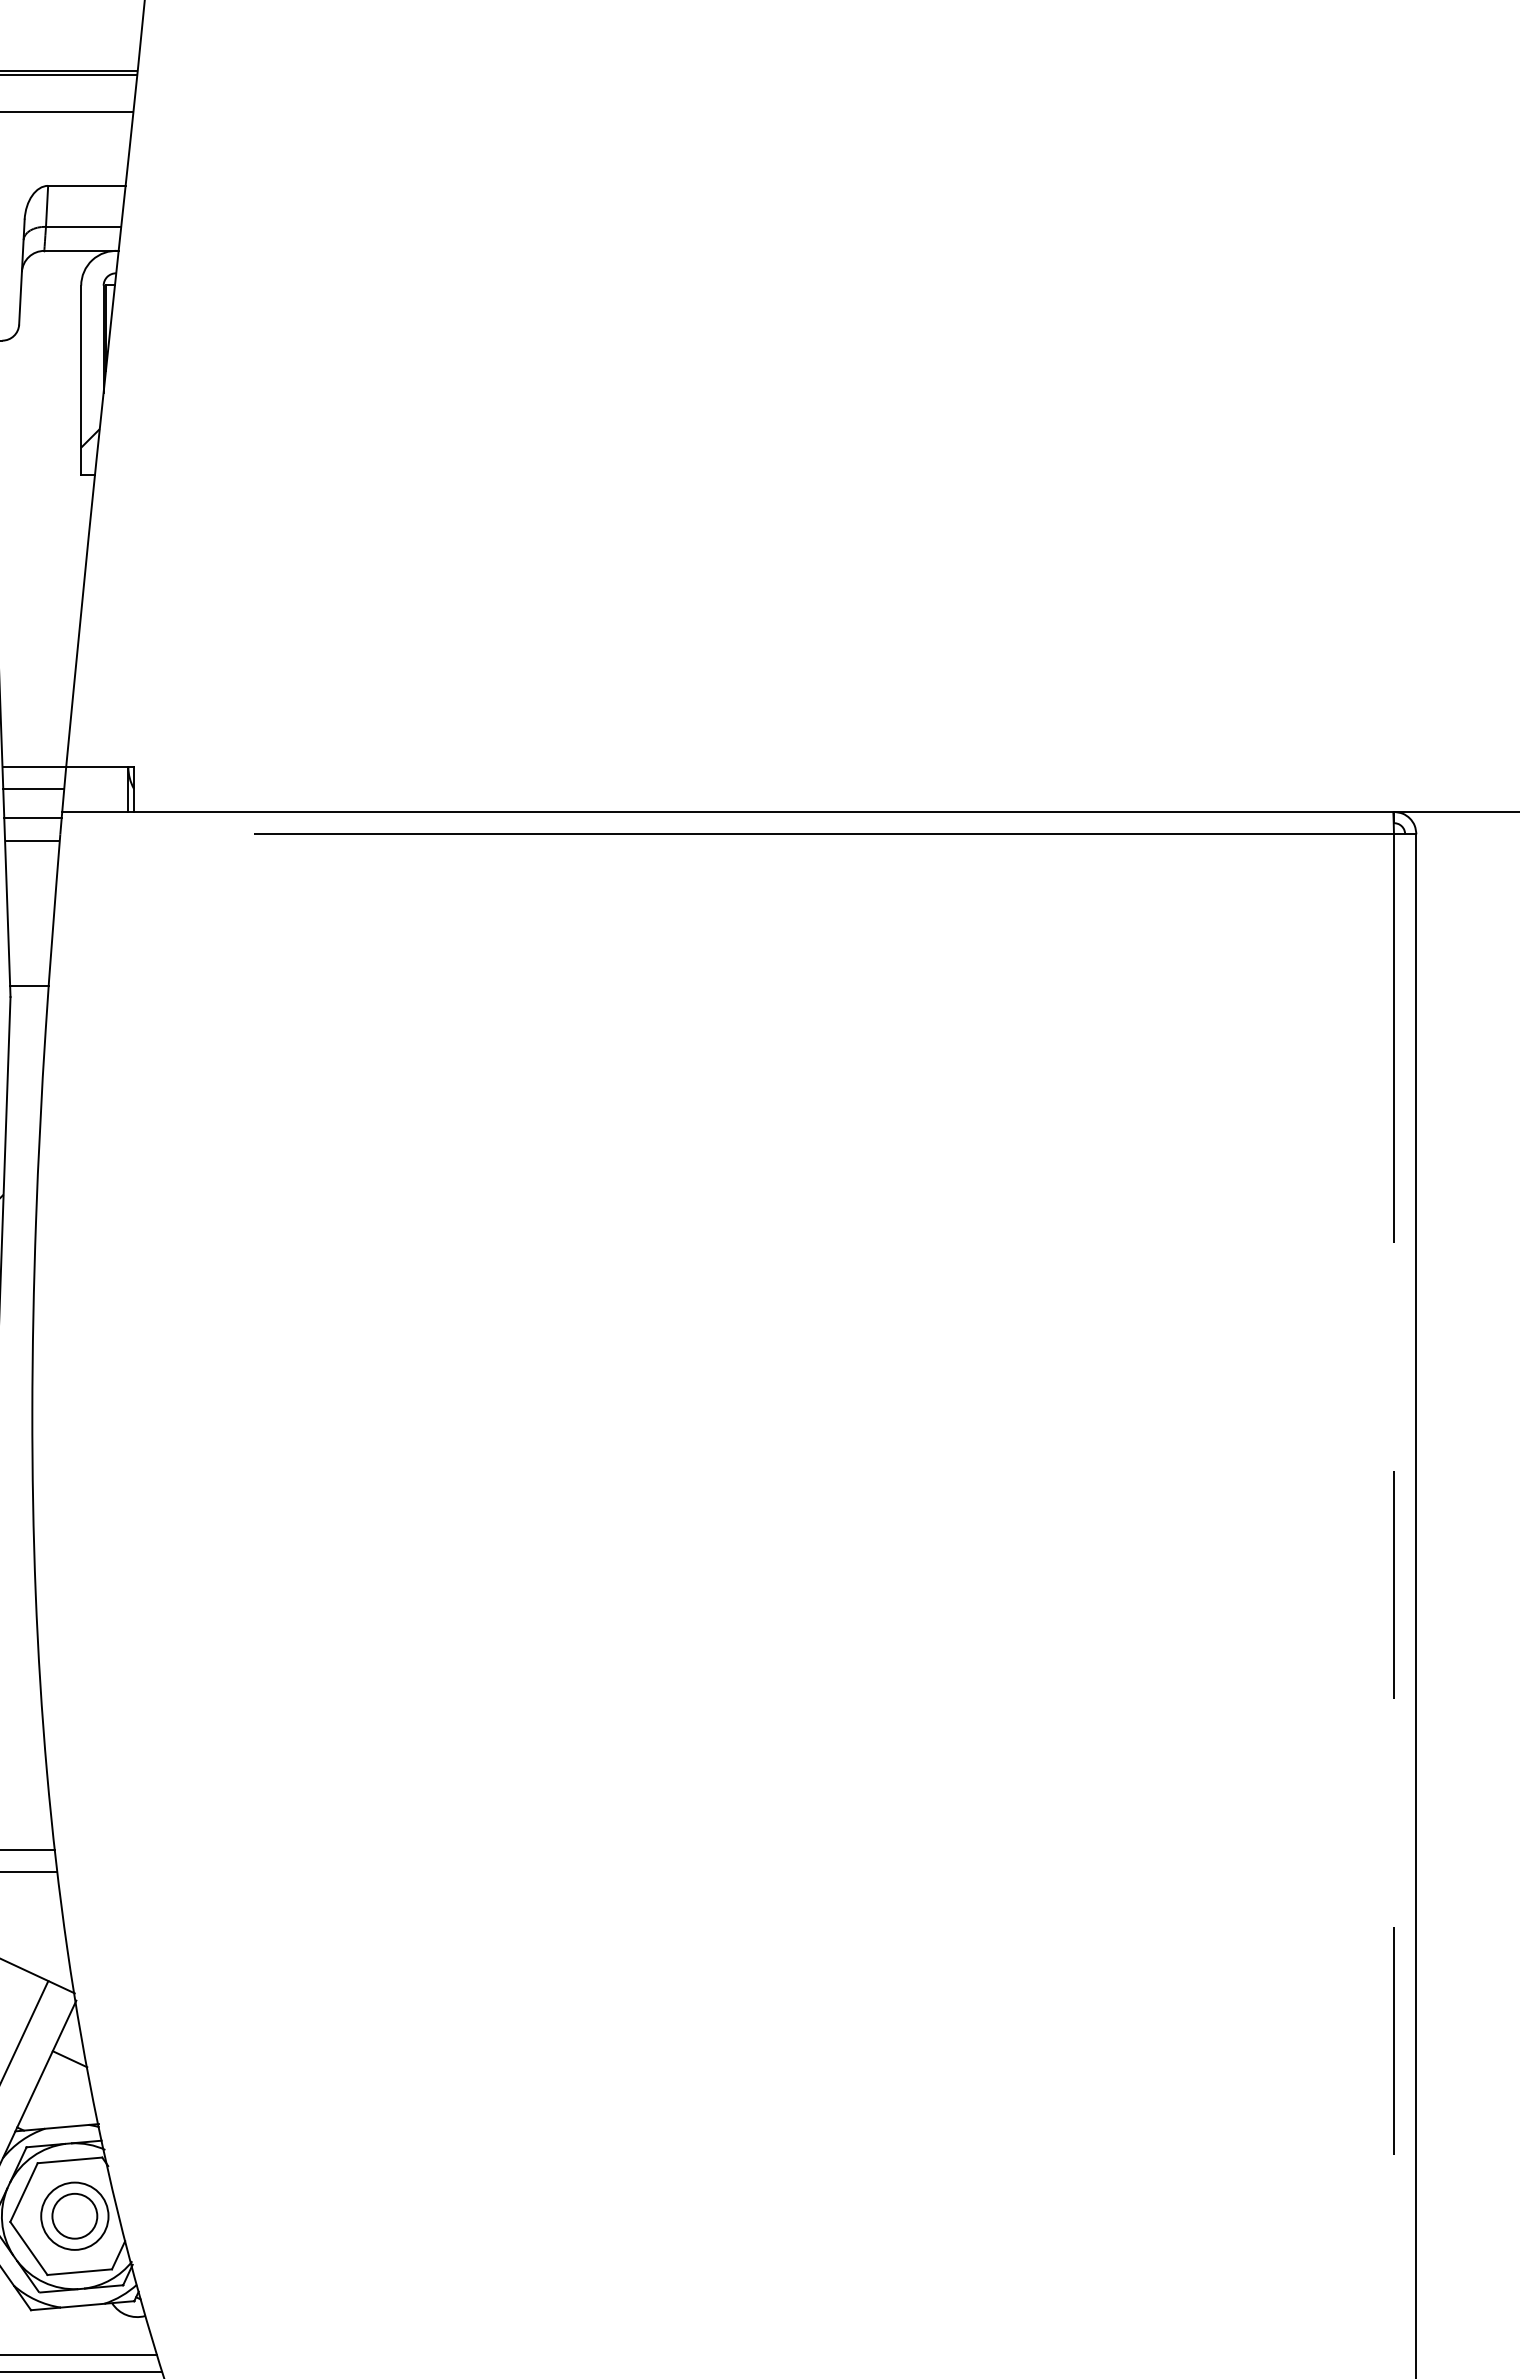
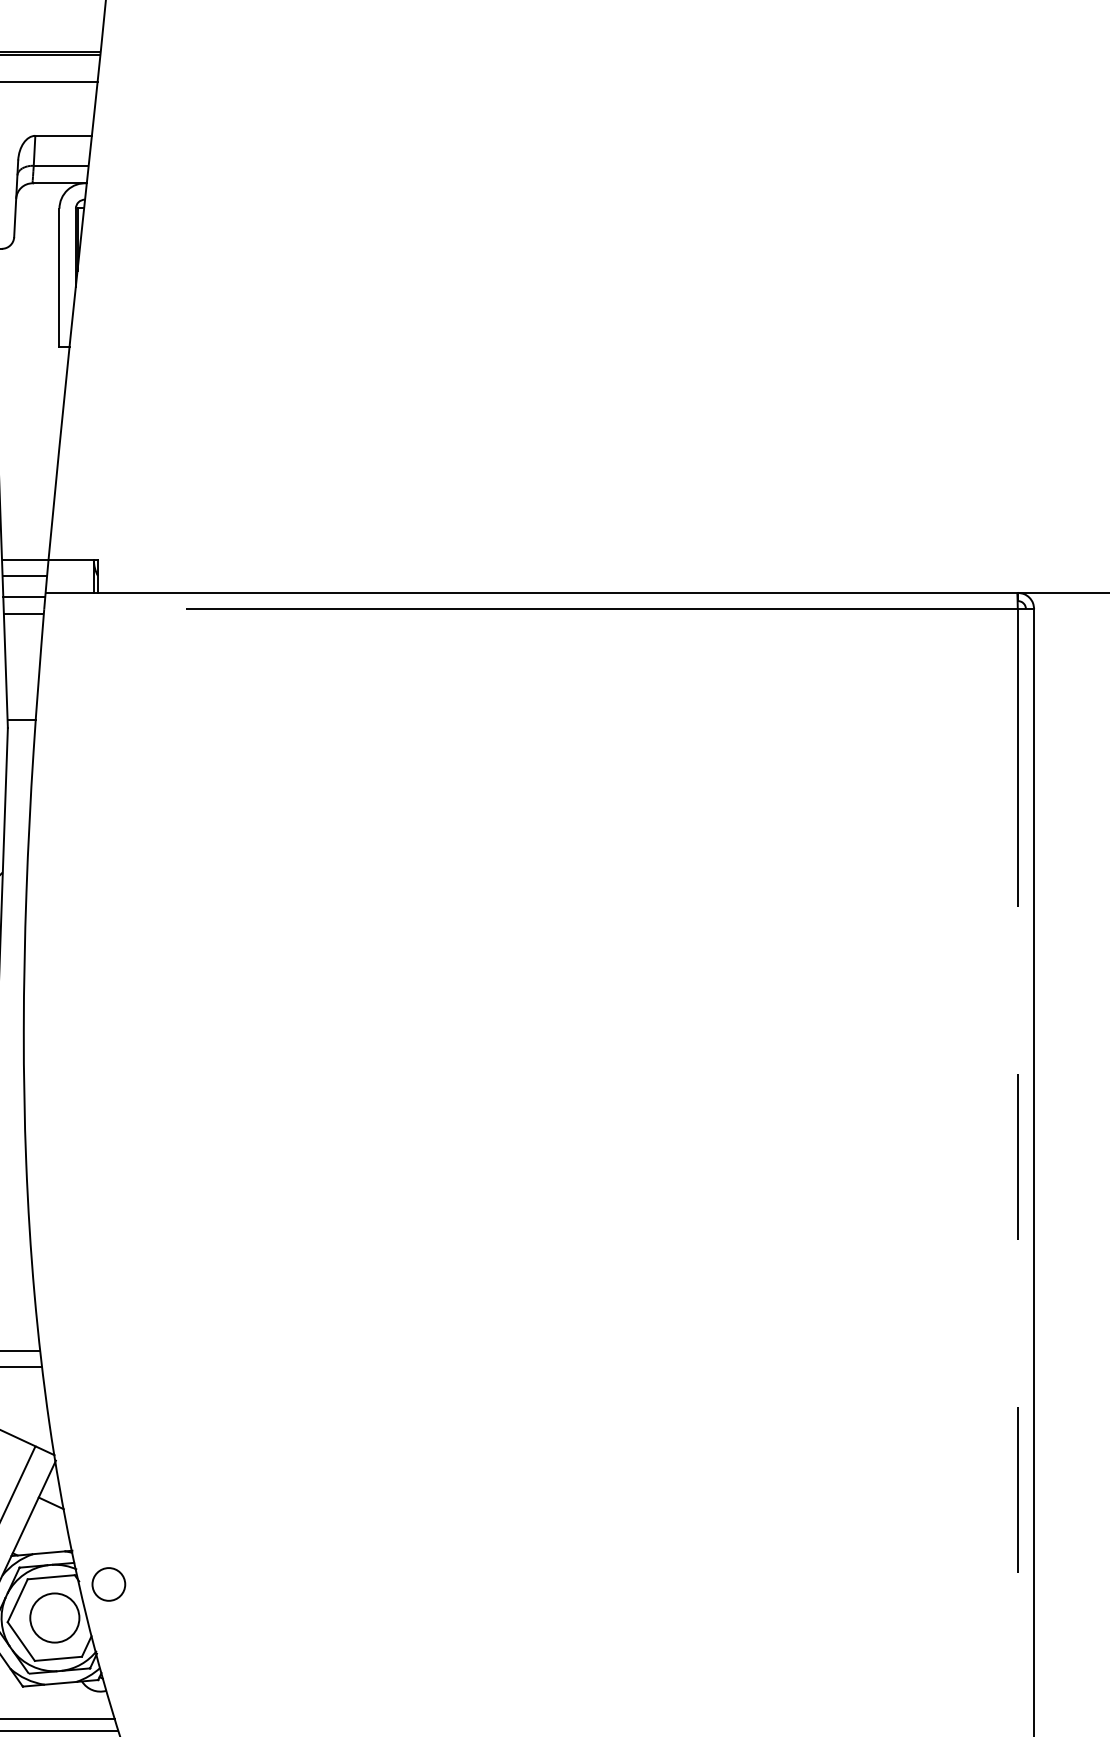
hatch: (90, 438) -> (66, 320), removed
circle: (74, 2216) -> (108, 1584), moved

